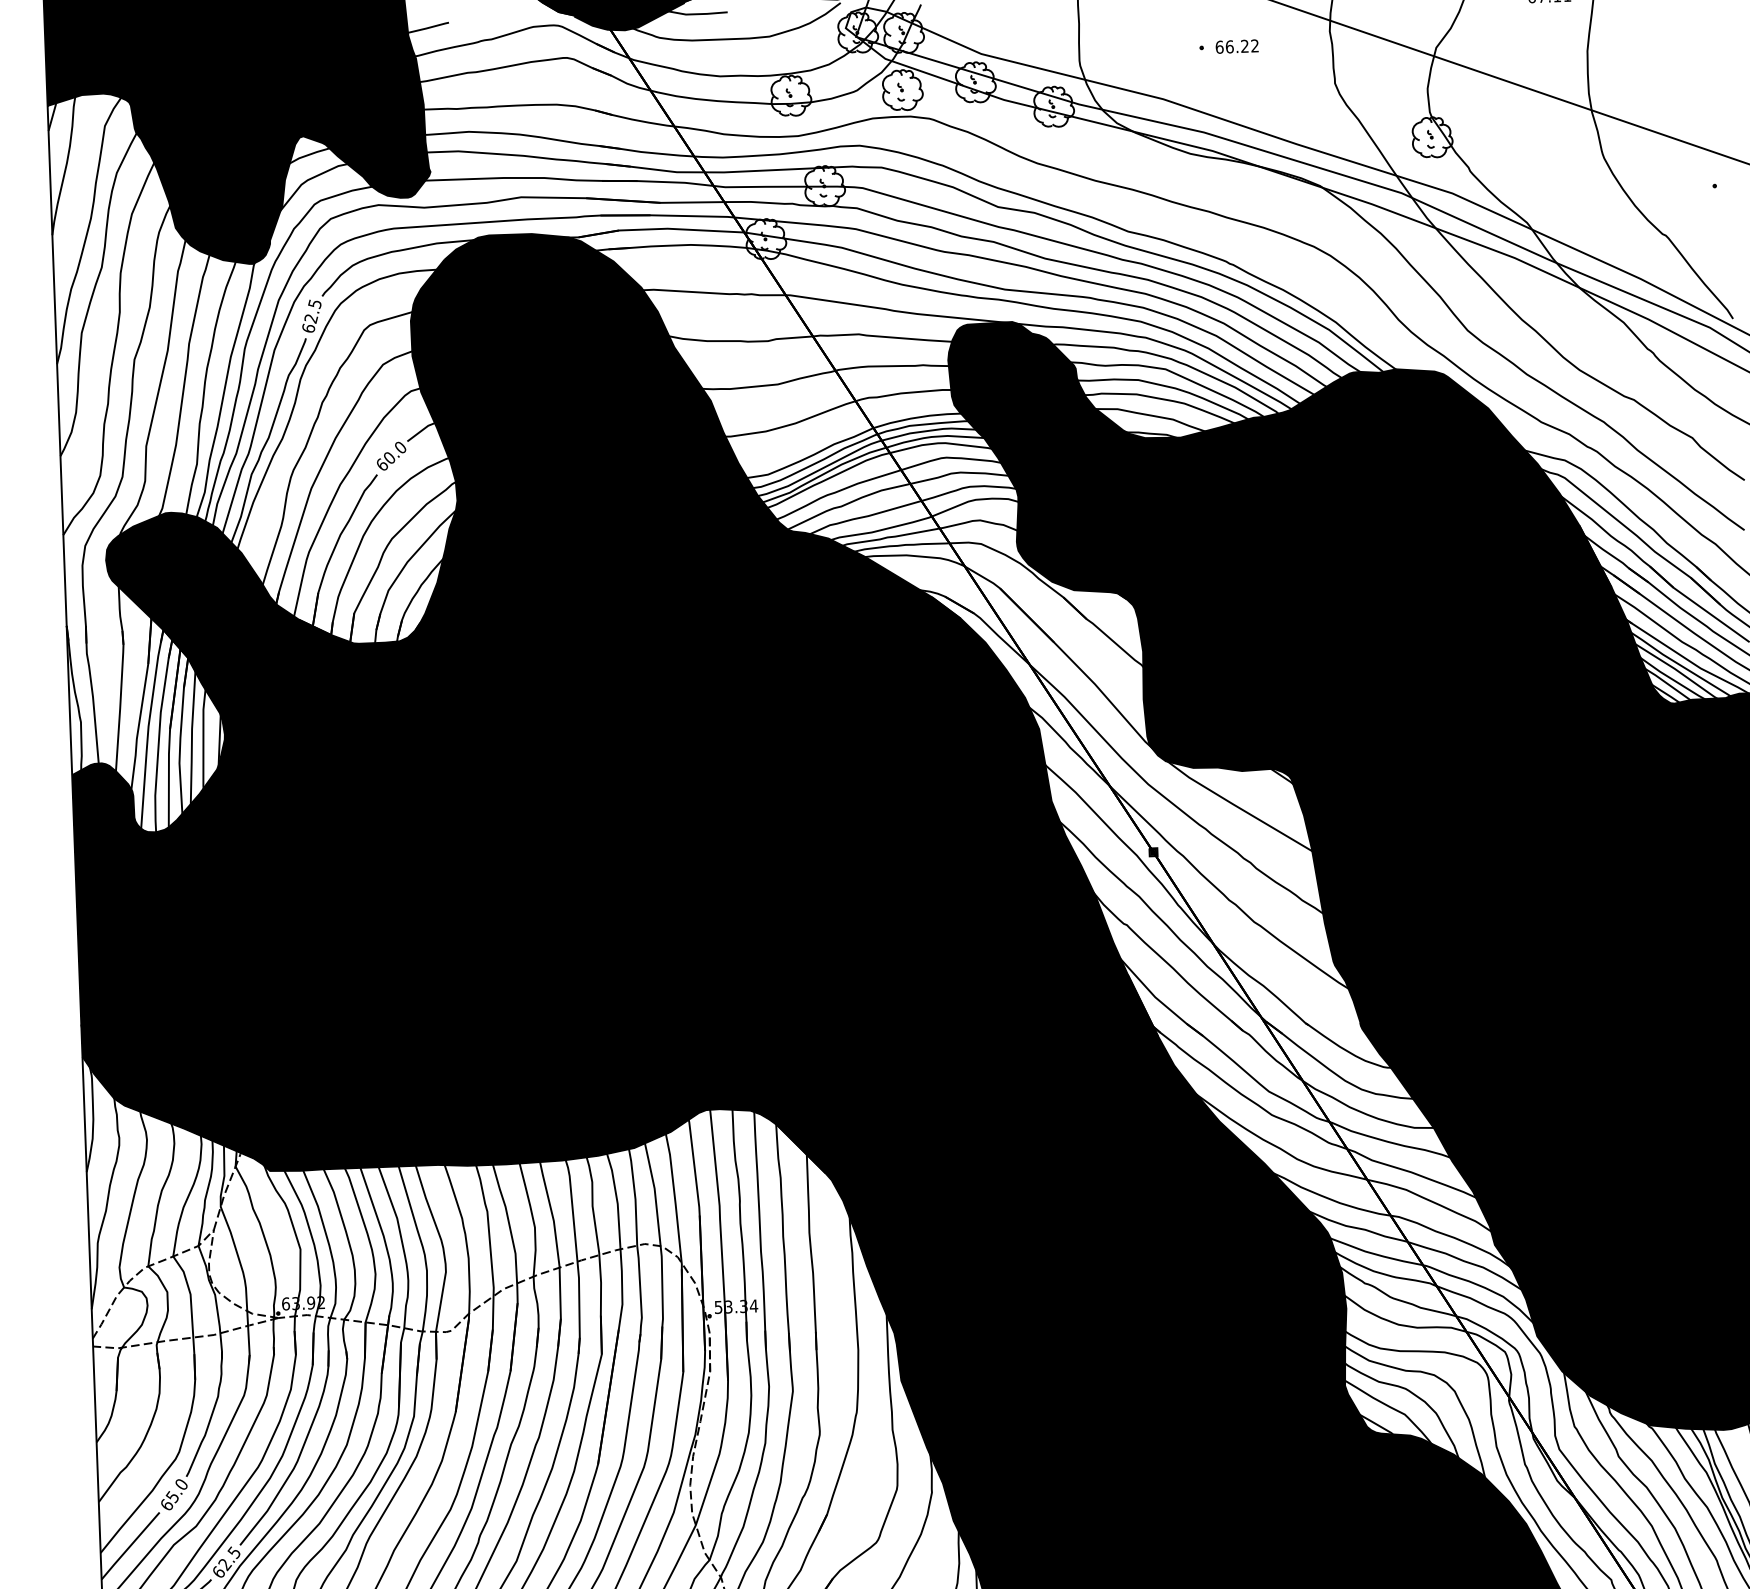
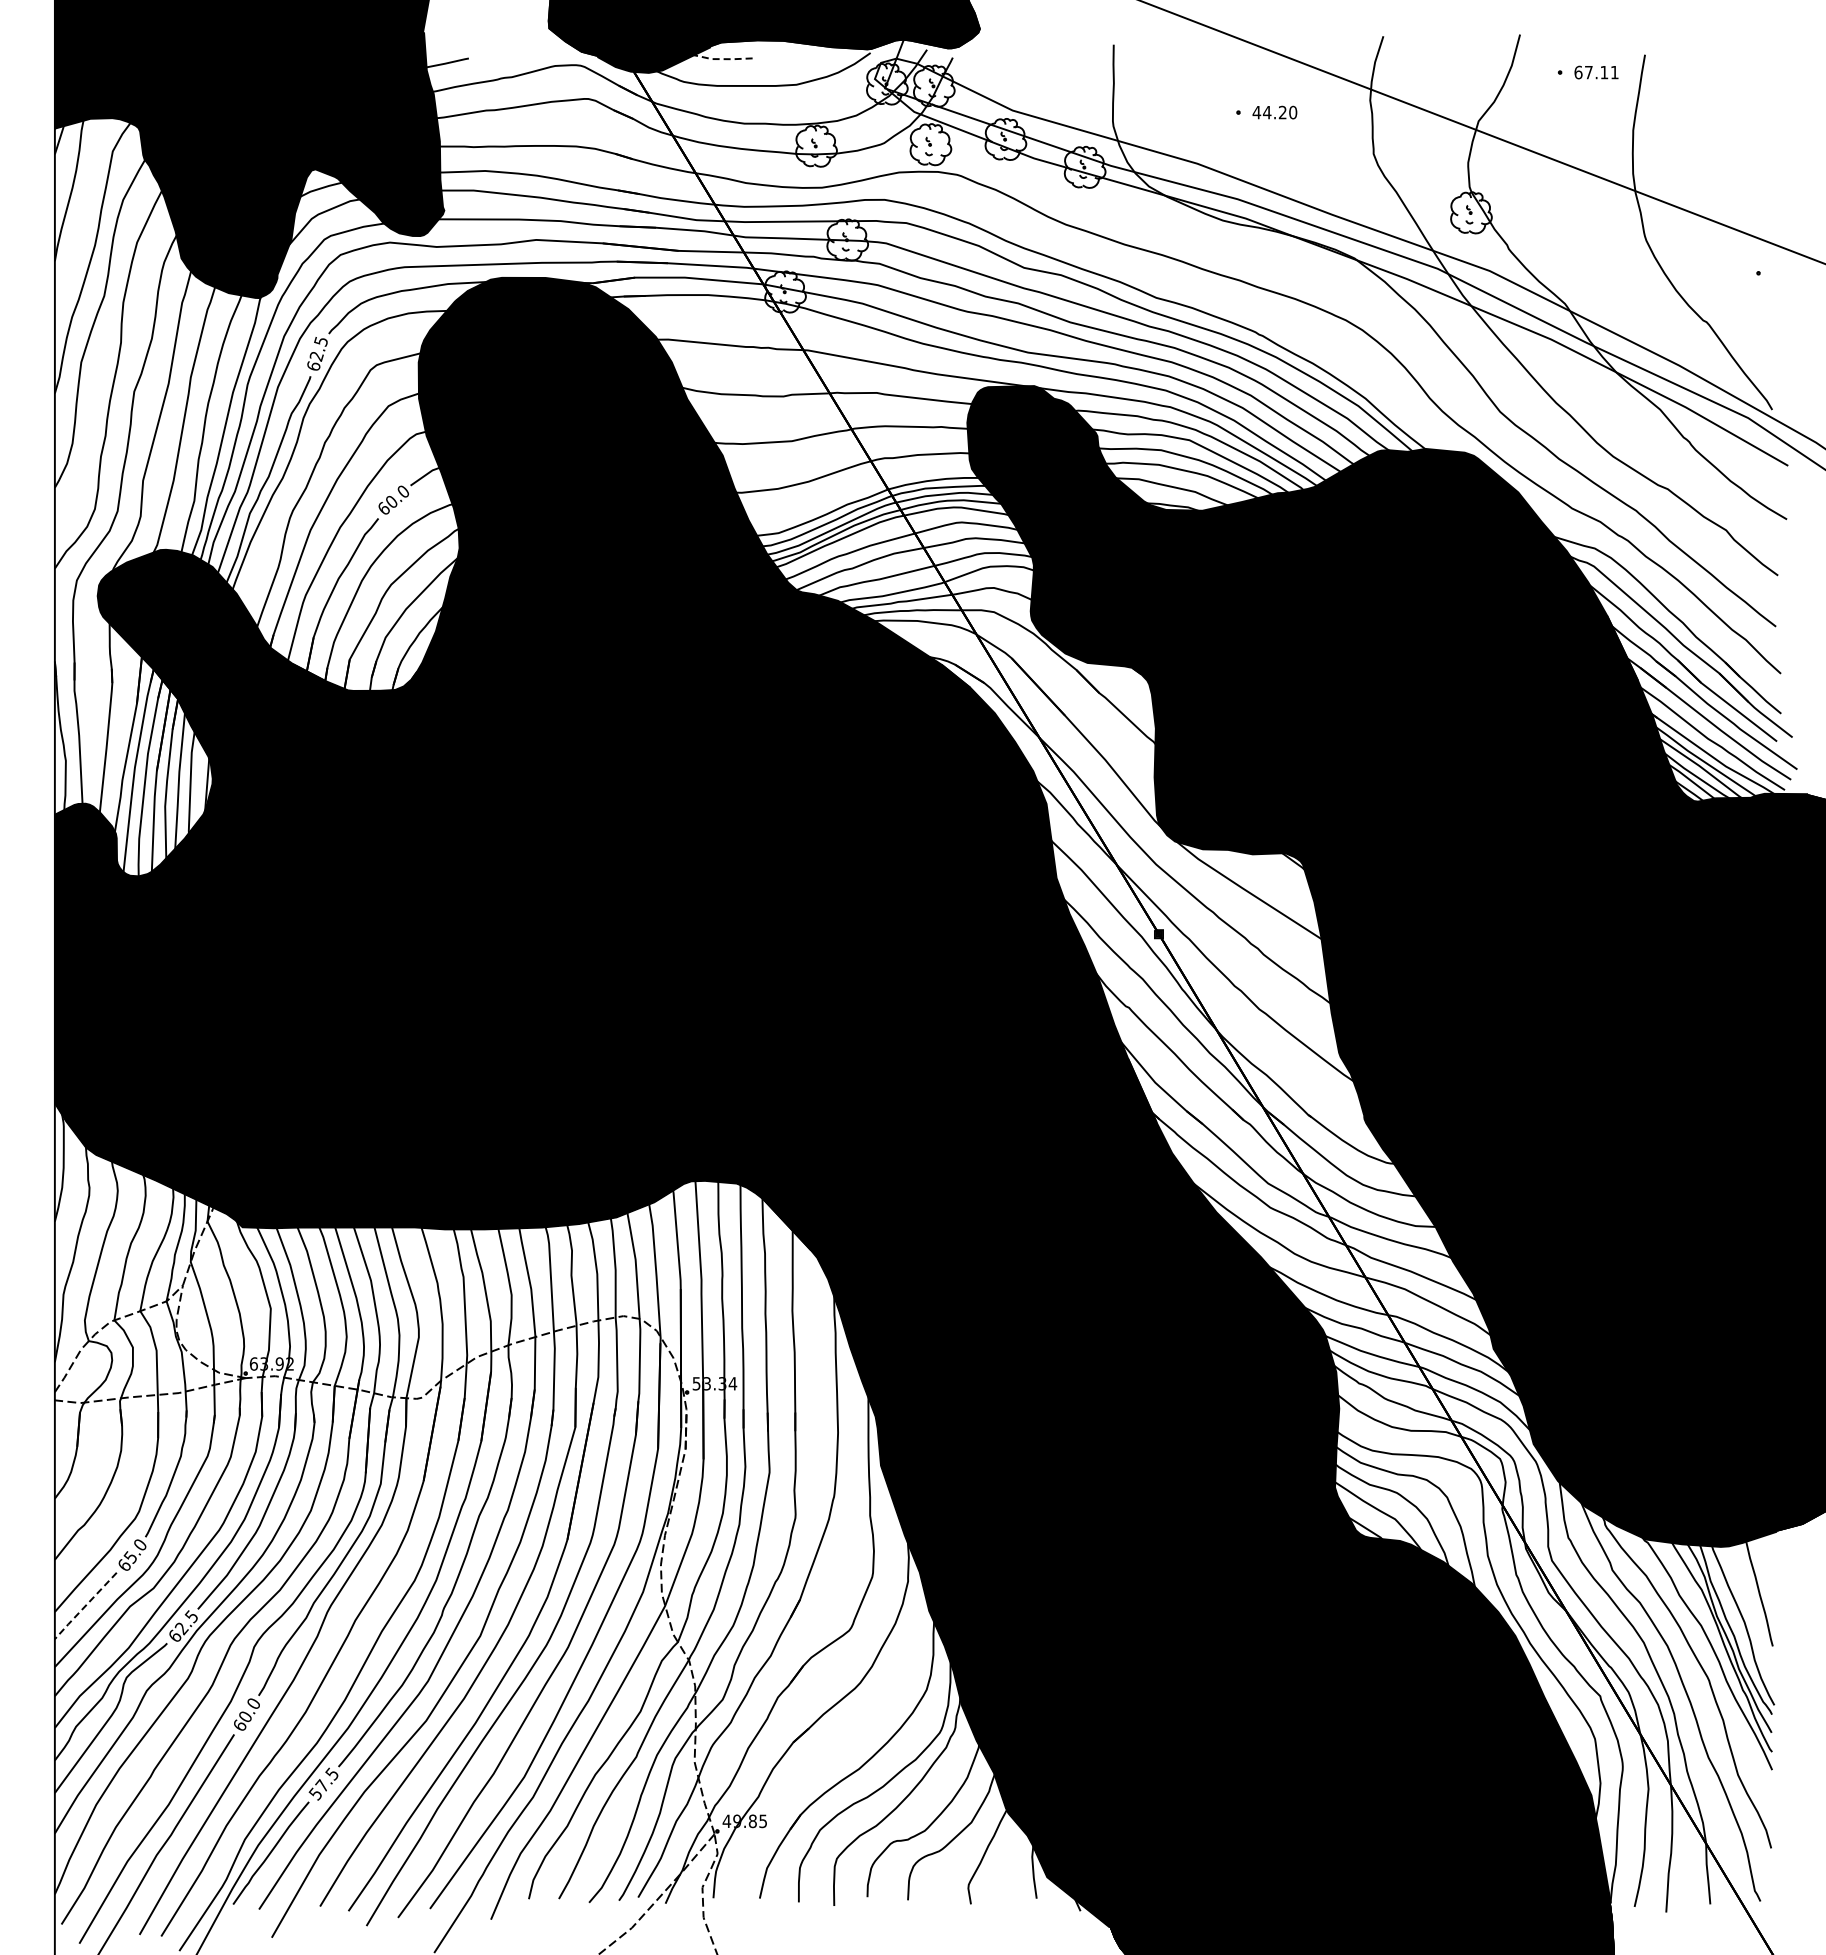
line: (696, 14) -> (722, 59), solid -> dashed
text: (1236, 46) -> (1274, 112), 66.22 -> 44.20
line: (130, 1546) -> (85, 1606), solid -> dashed

